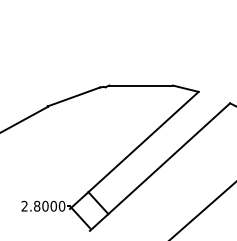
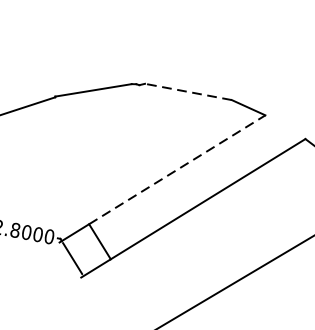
line: (141, 85) -> (188, 91), solid -> dashed
line: (143, 141) -> (177, 169), solid -> dashed

